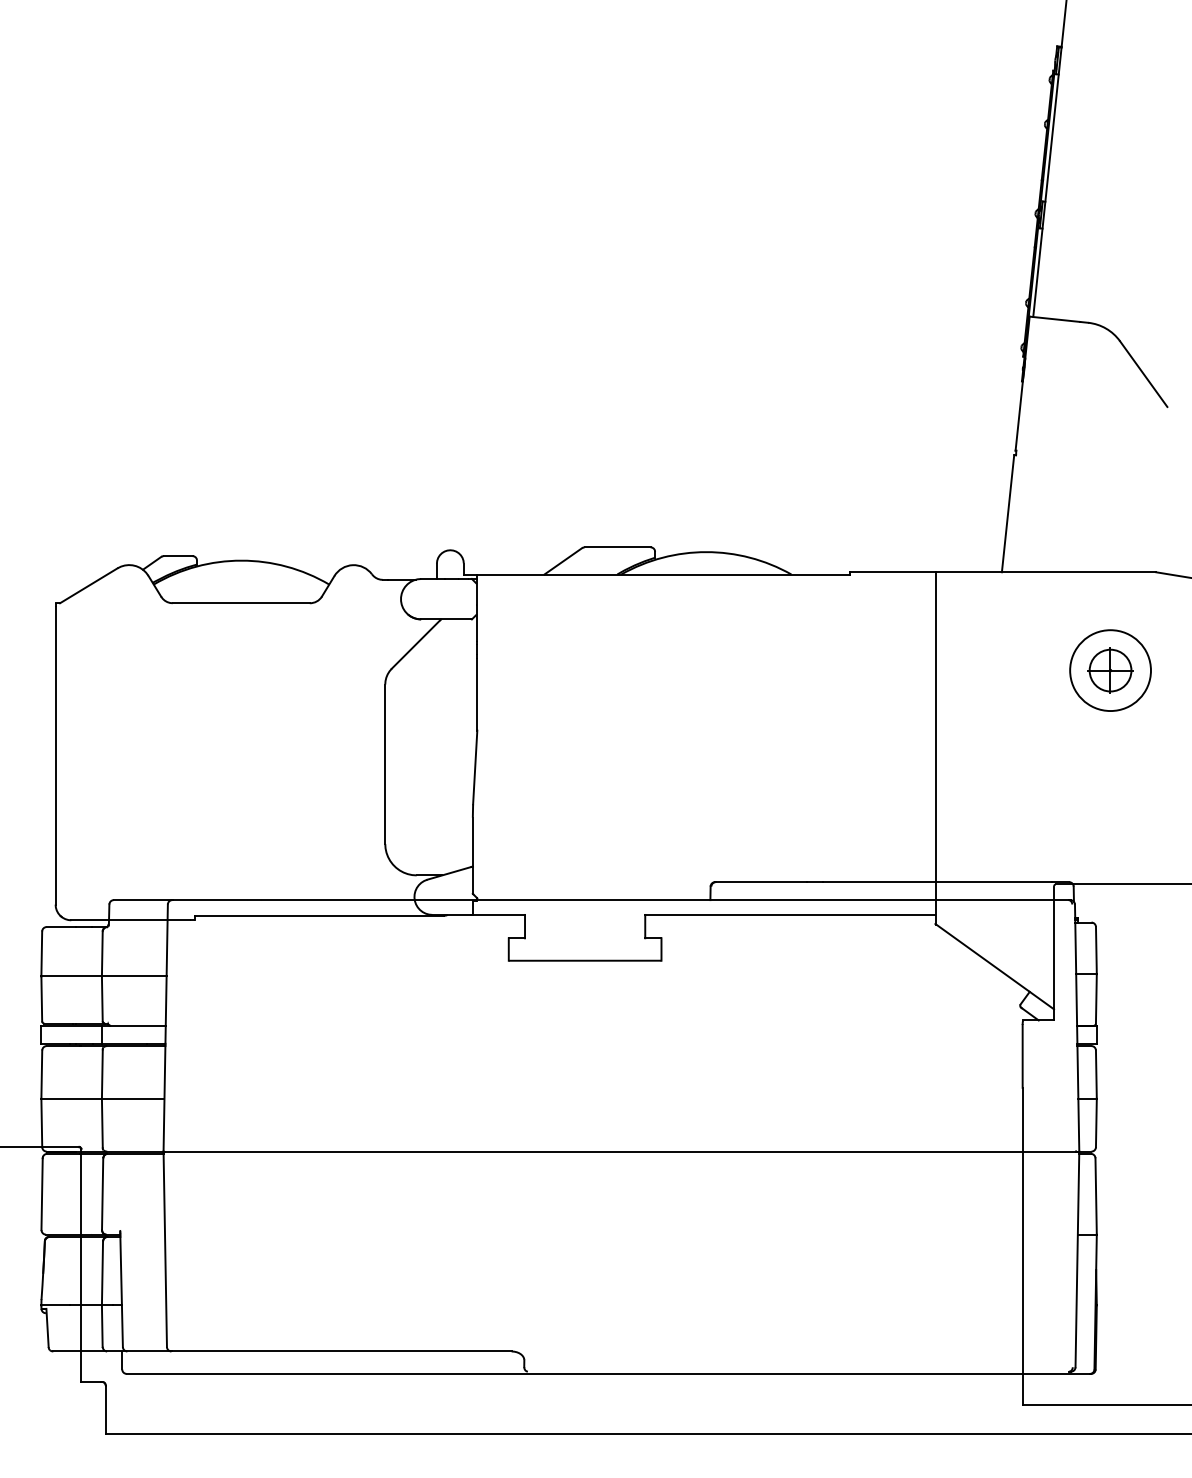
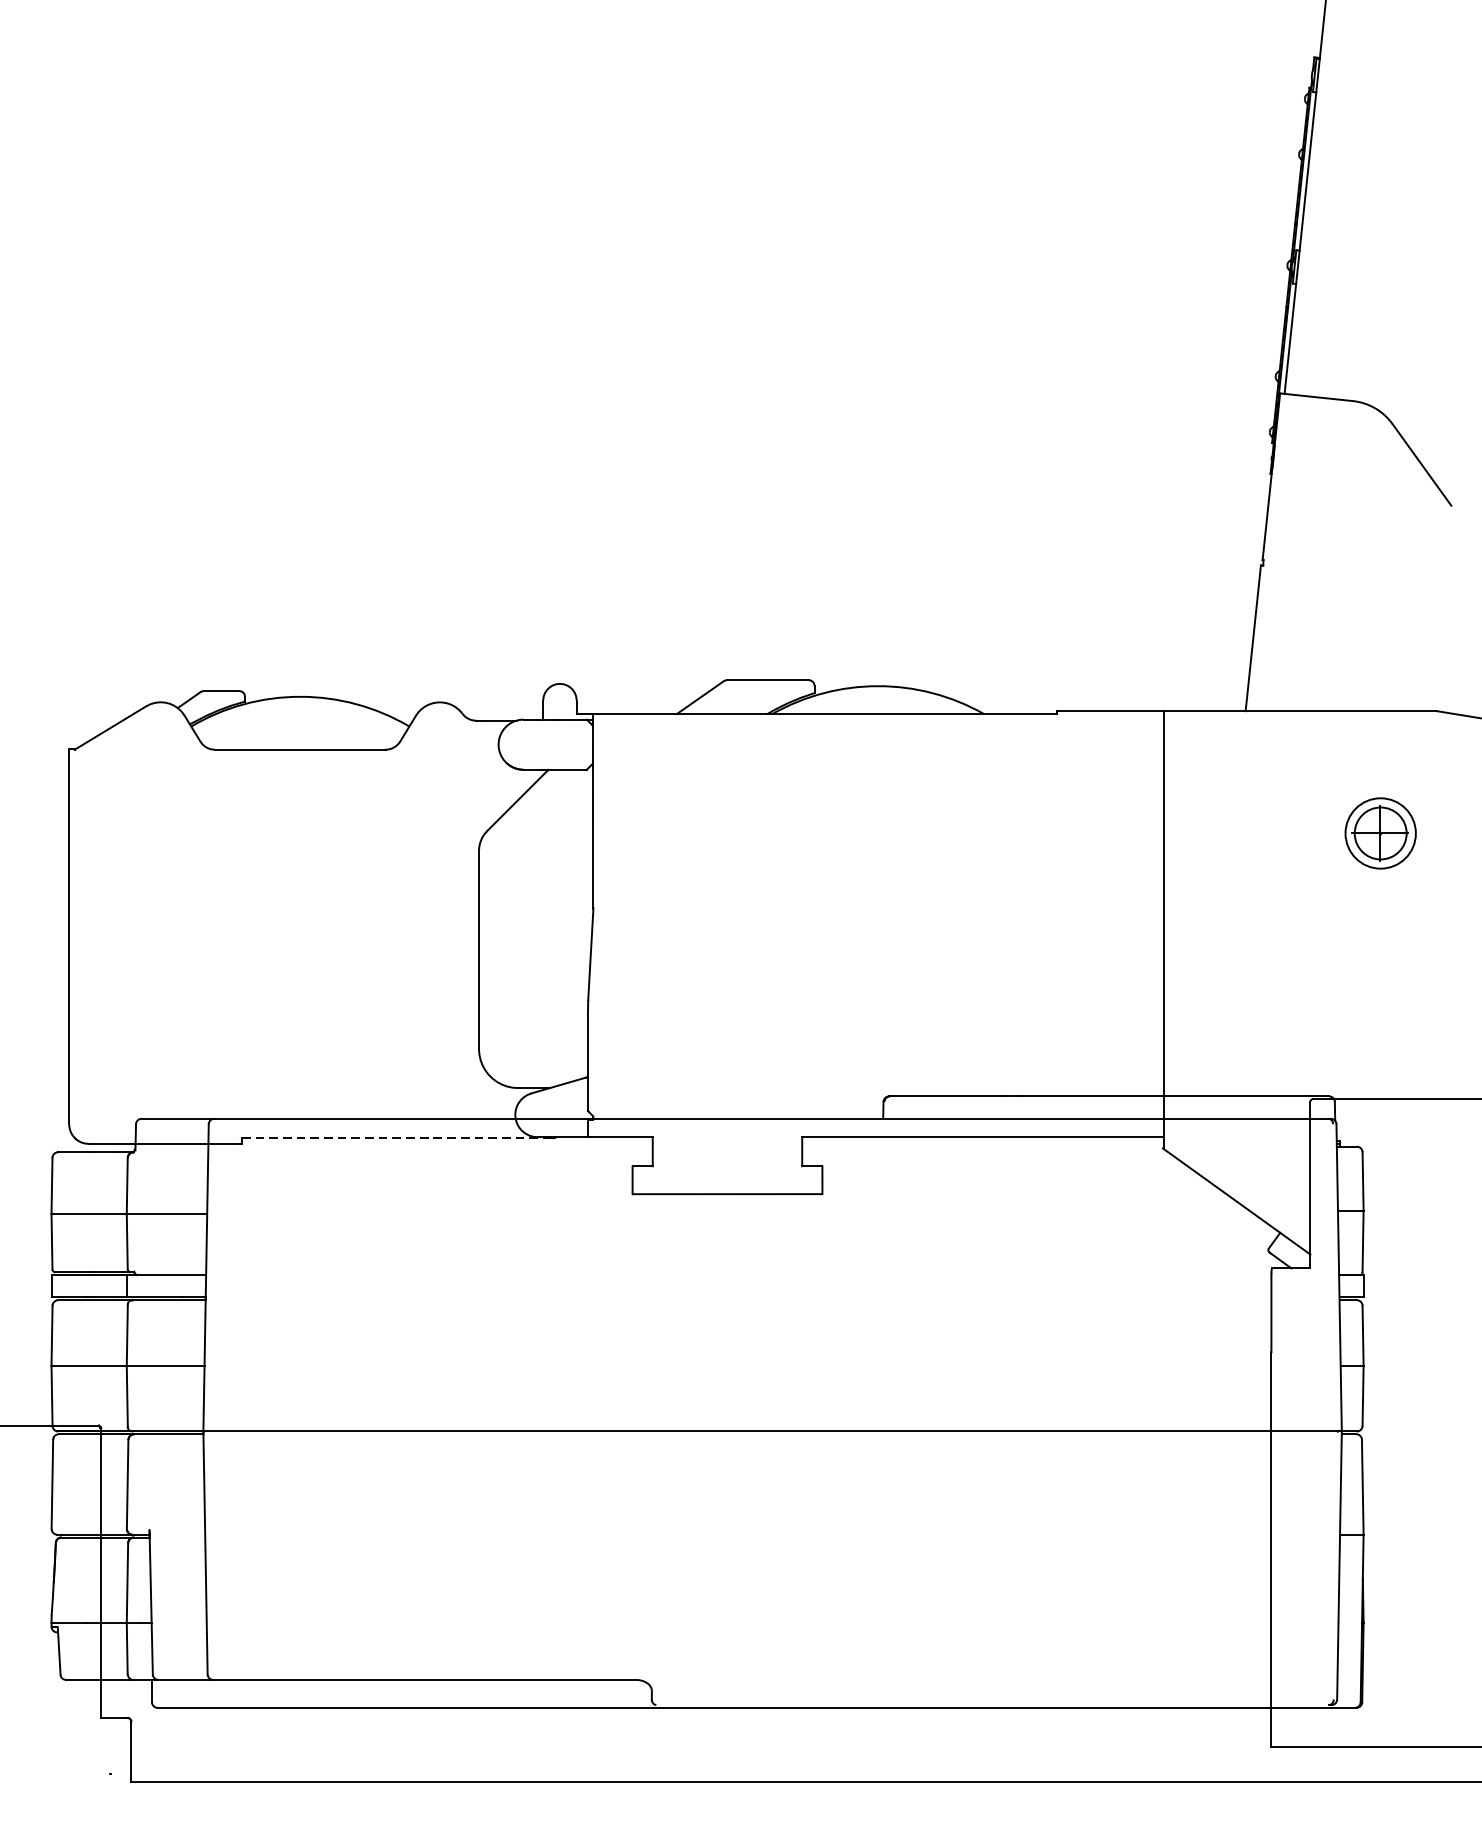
circle: (1110, 670) -> (1380, 833), size x0.7
line: (318, 915) -> (396, 1137), solid -> dashed

